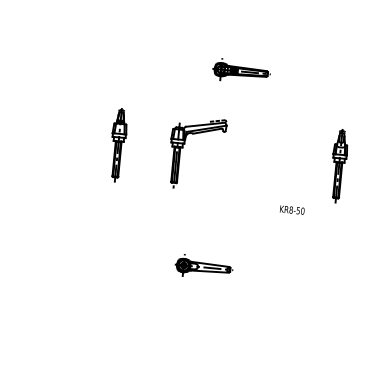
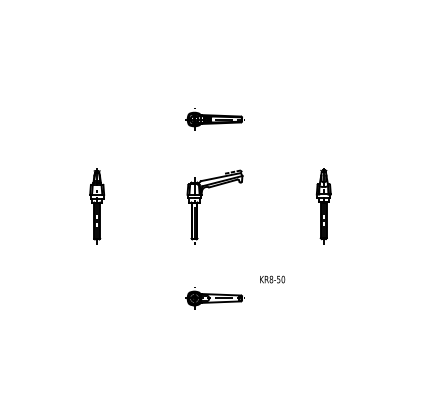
part: (183, 148) -> (200, 203), moved
text: (292, 210) -> (272, 279), moved
part: (203, 267) -> (214, 298), moved

